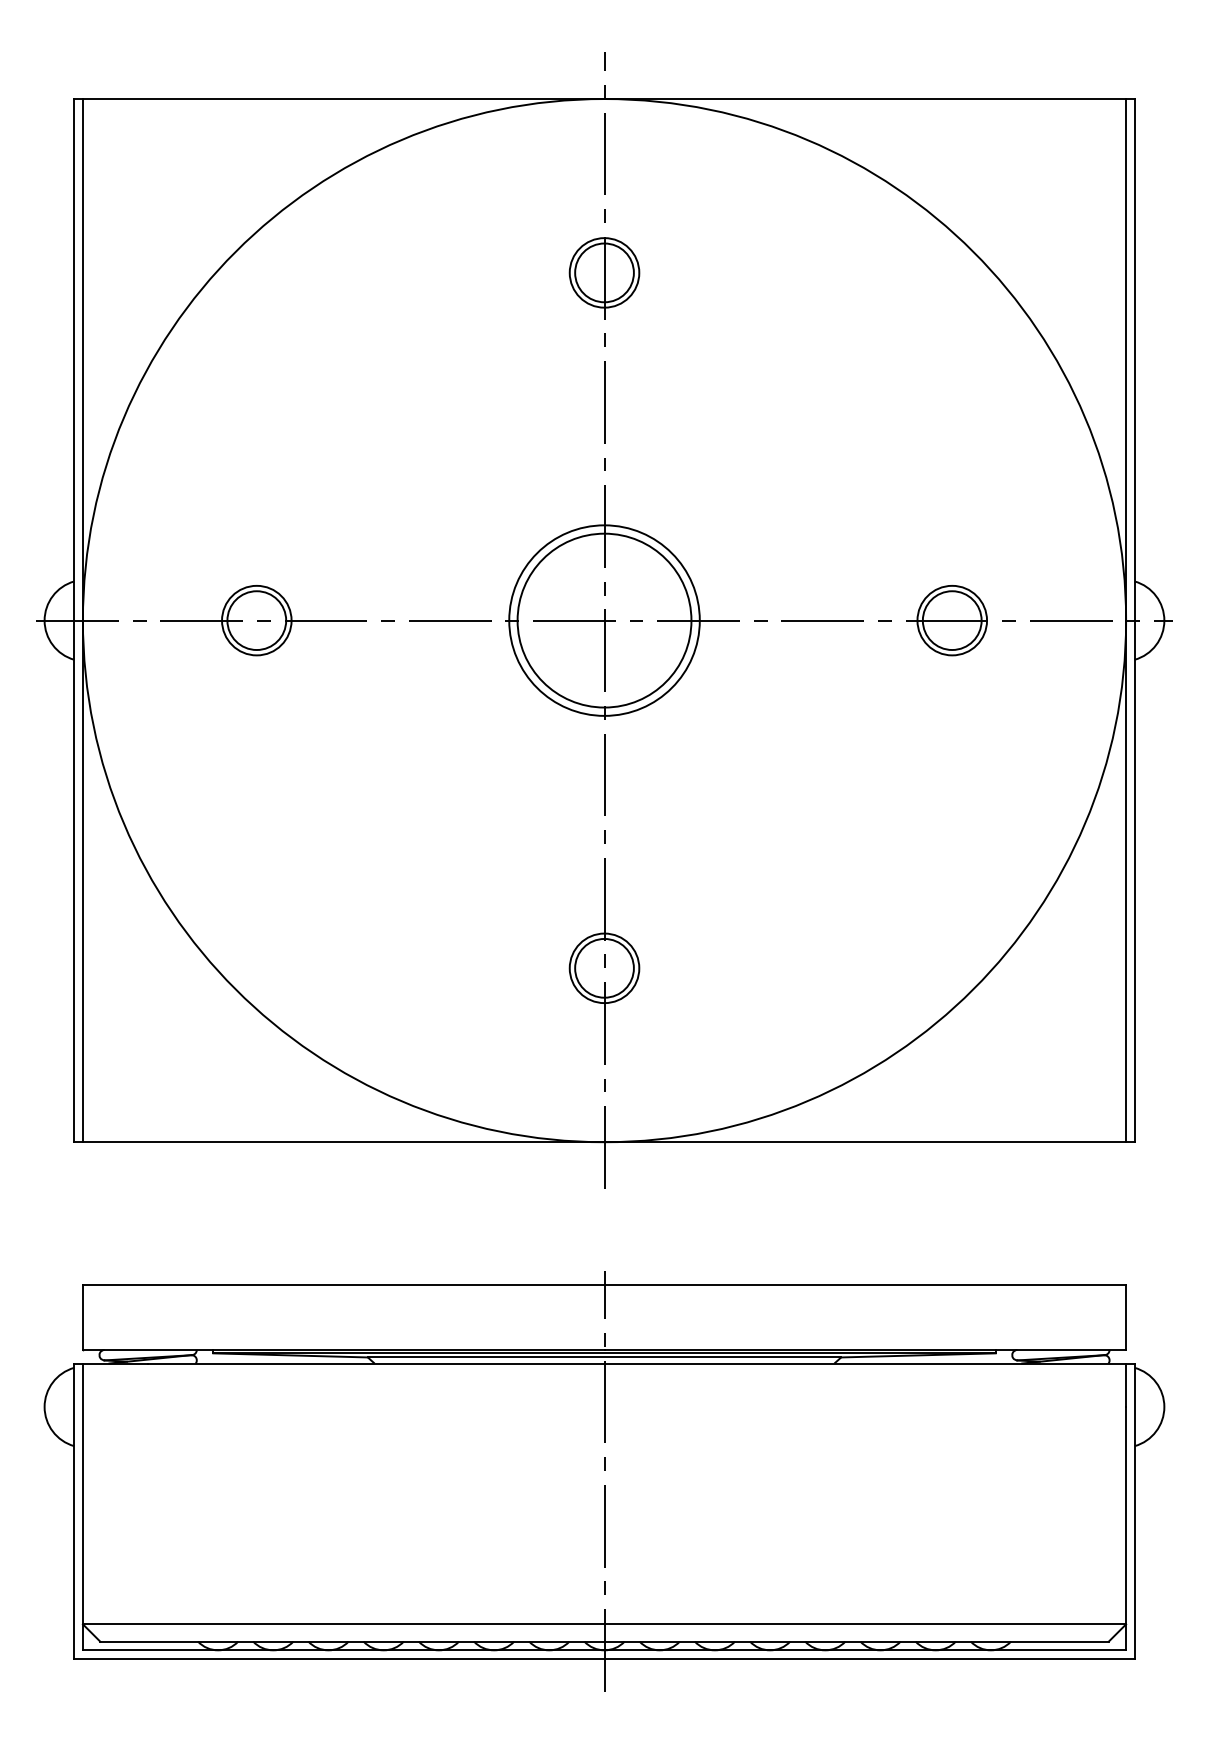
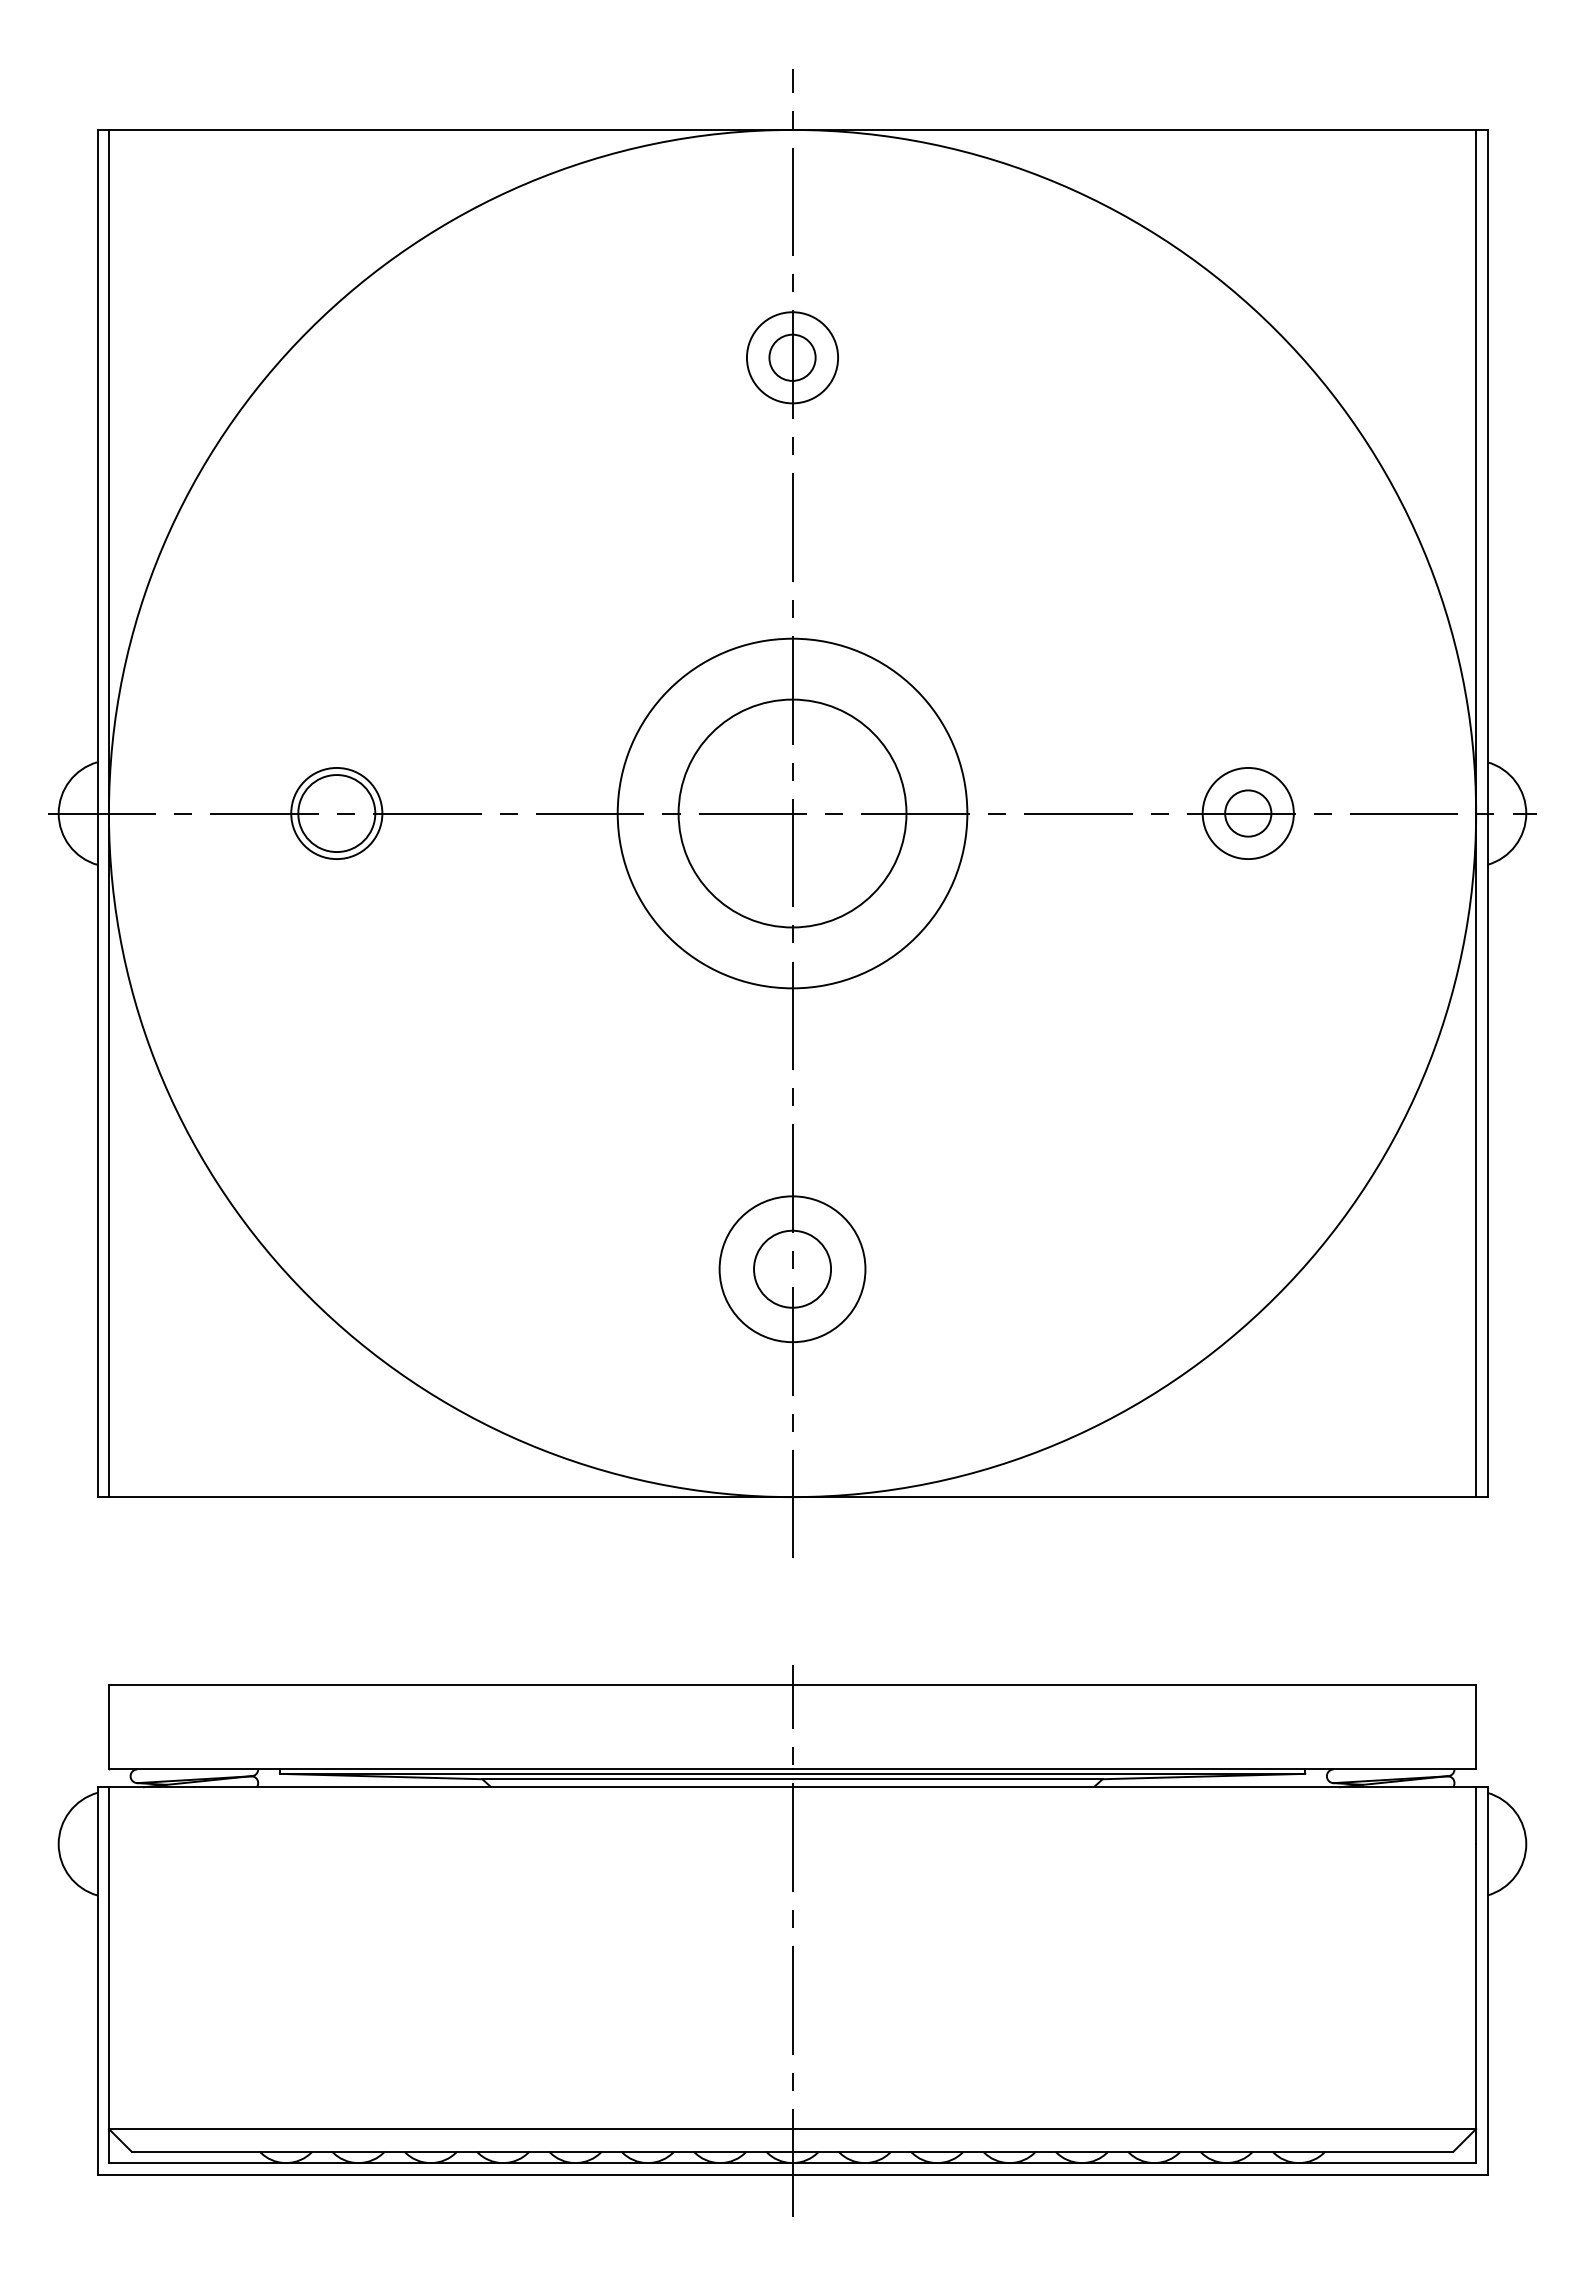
circle: (604, 272) -> (792, 357), size x0.6
circle: (604, 620) -> (792, 813), size x1.4
circle: (951, 620) -> (1247, 813), size x0.6
circle: (604, 967) -> (792, 1268), size x1.6

